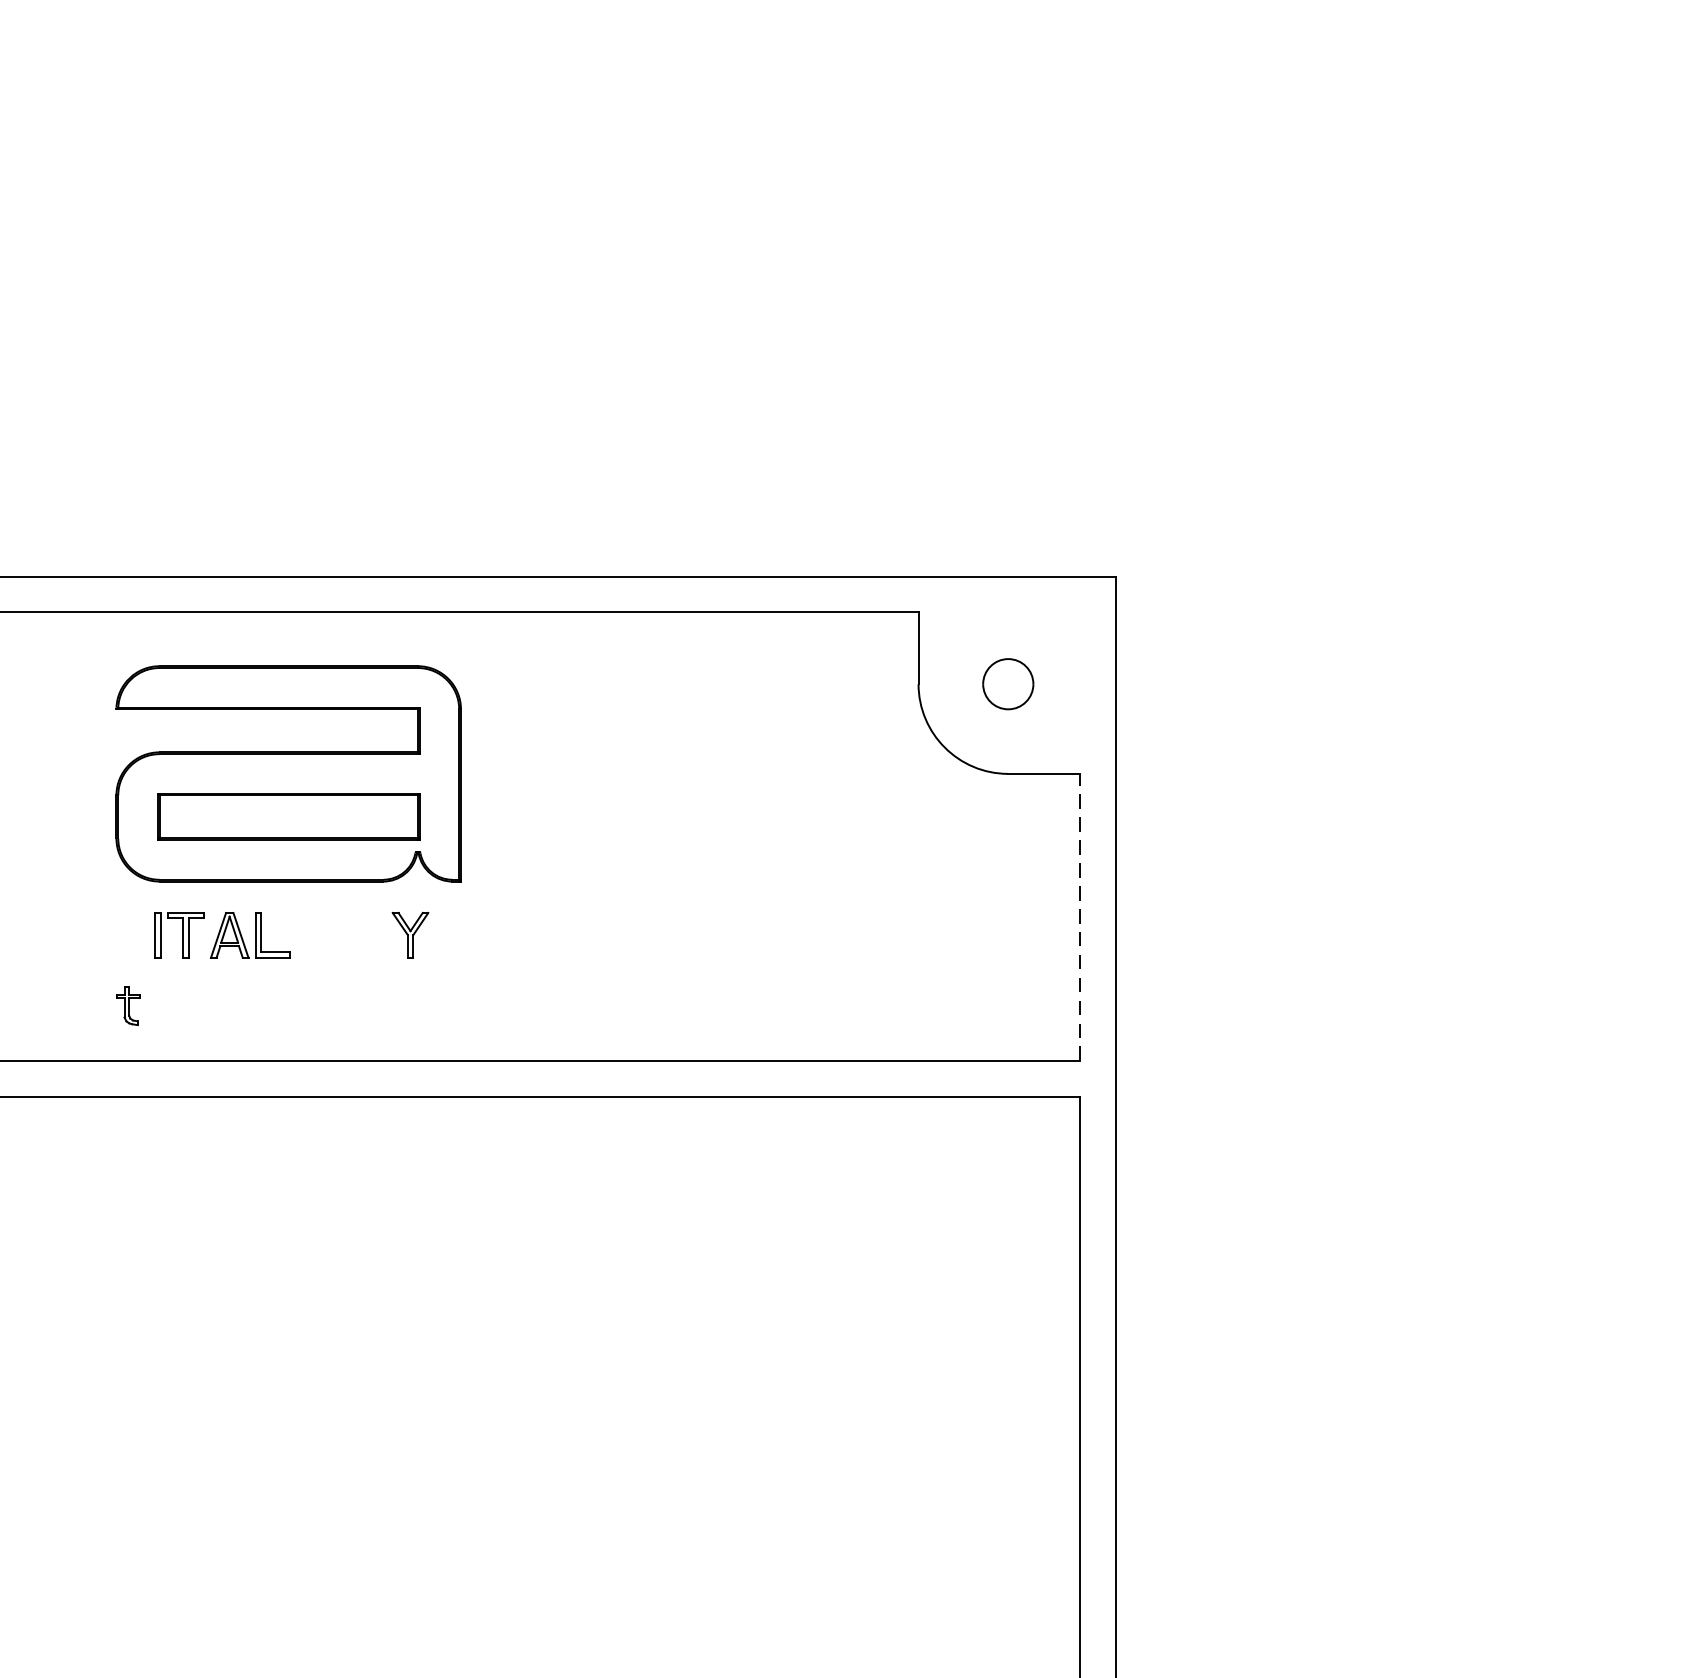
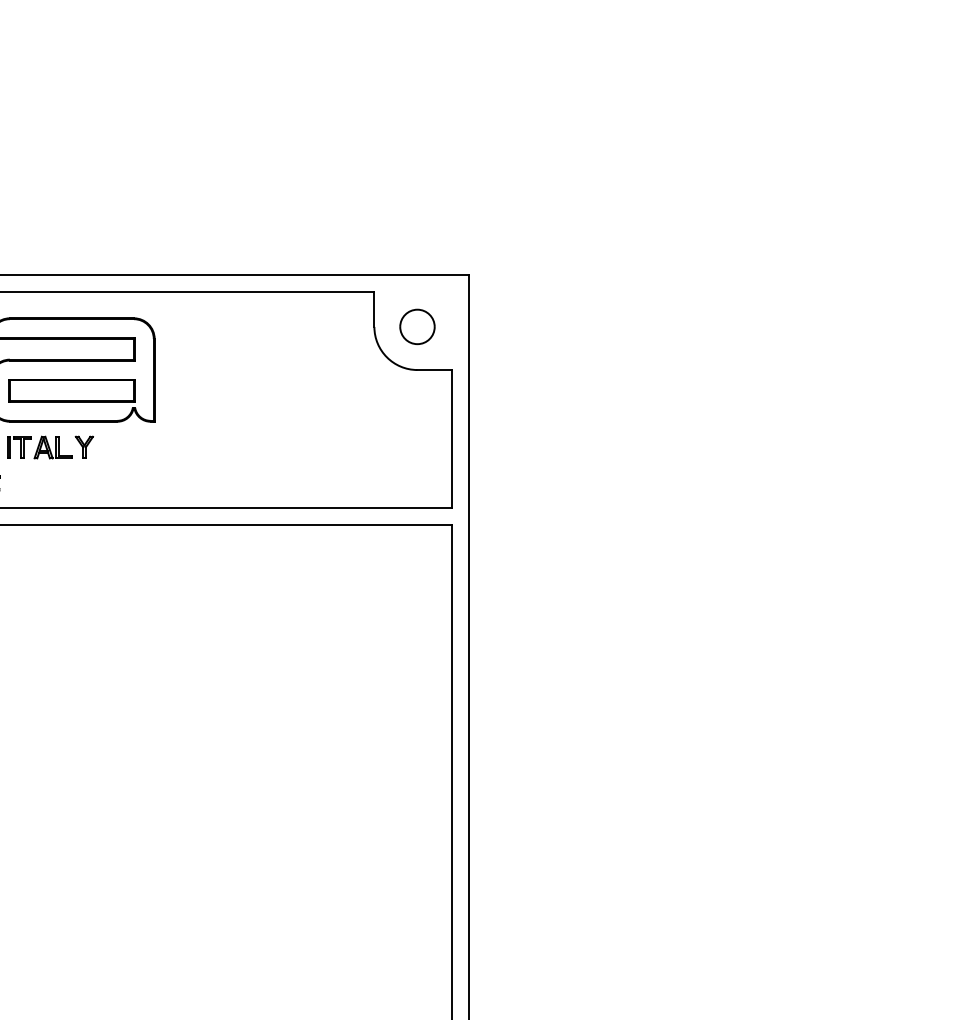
part: (1008, 683) -> (417, 326), size x1.43
line: (1079, 916) -> (451, 438), dashed -> solid
part: (408, 933) -> (83, 446), moved

